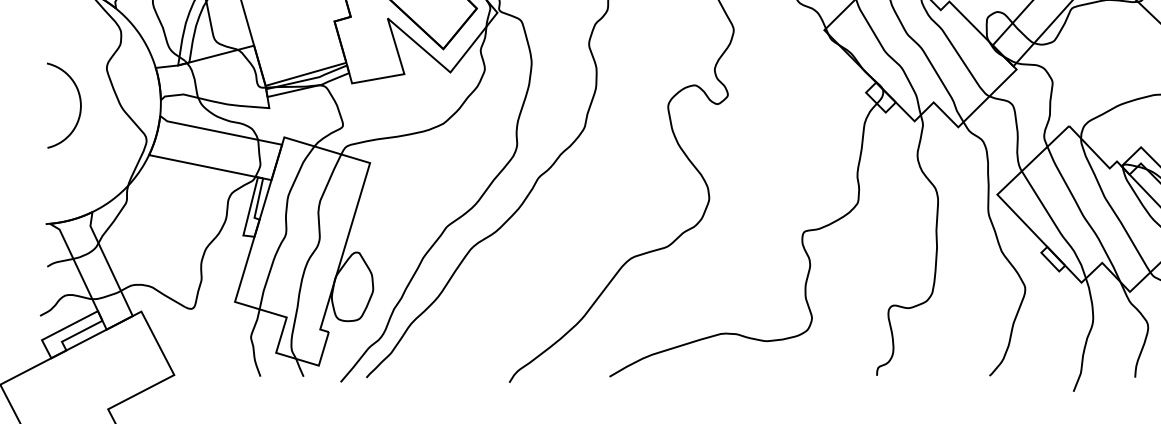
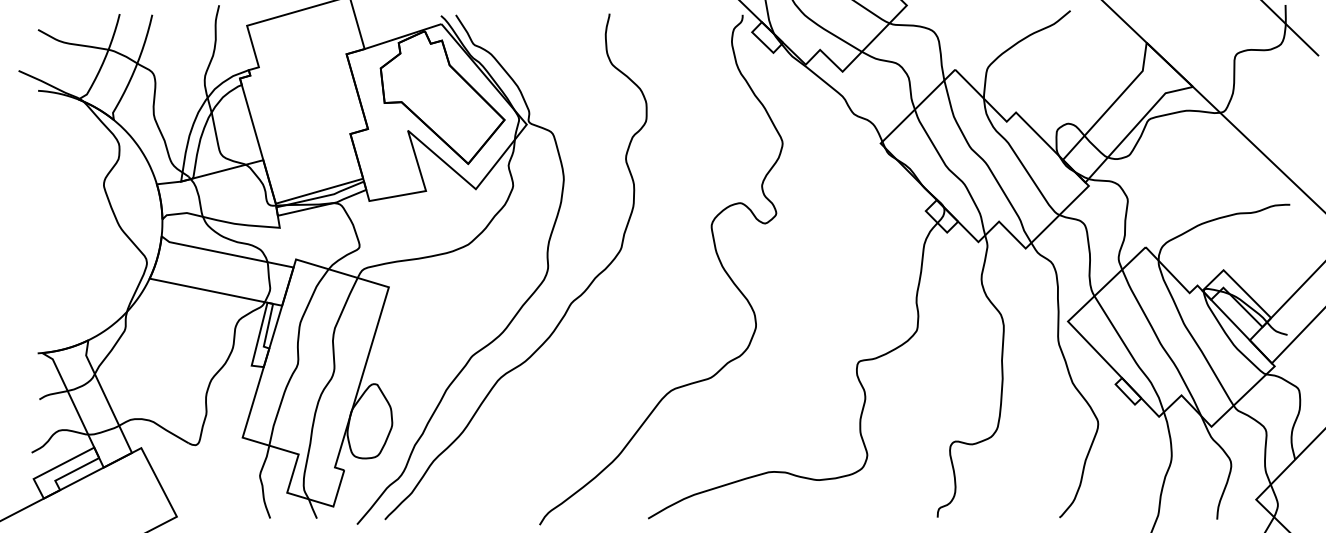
curve: (79, 104) -> (74, 223), removed

